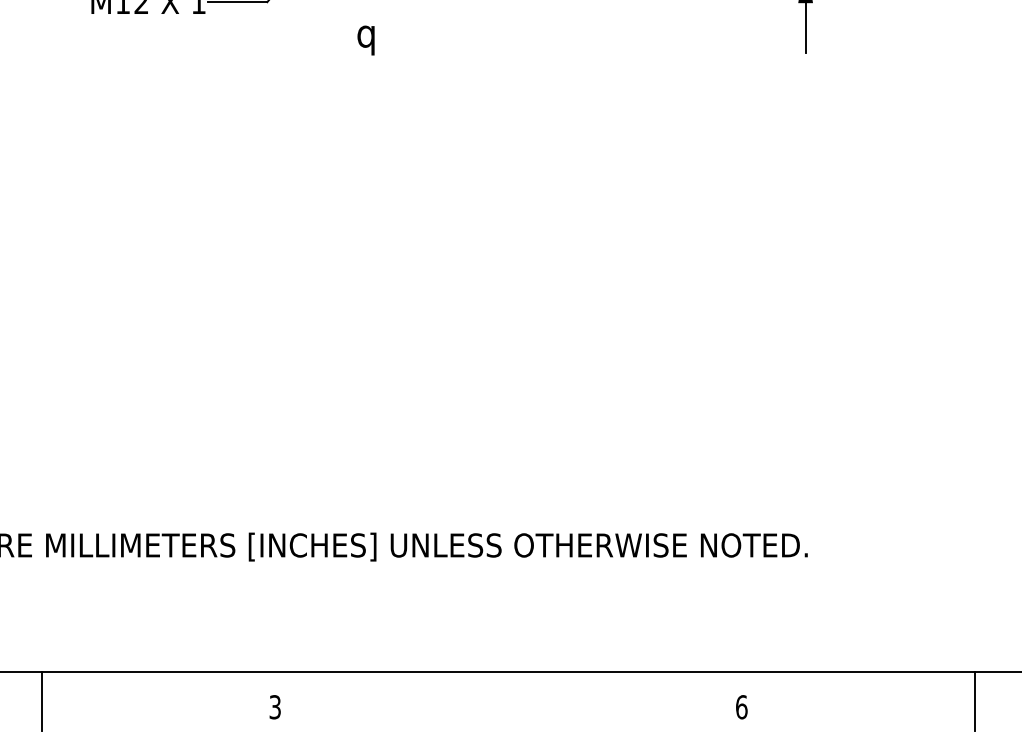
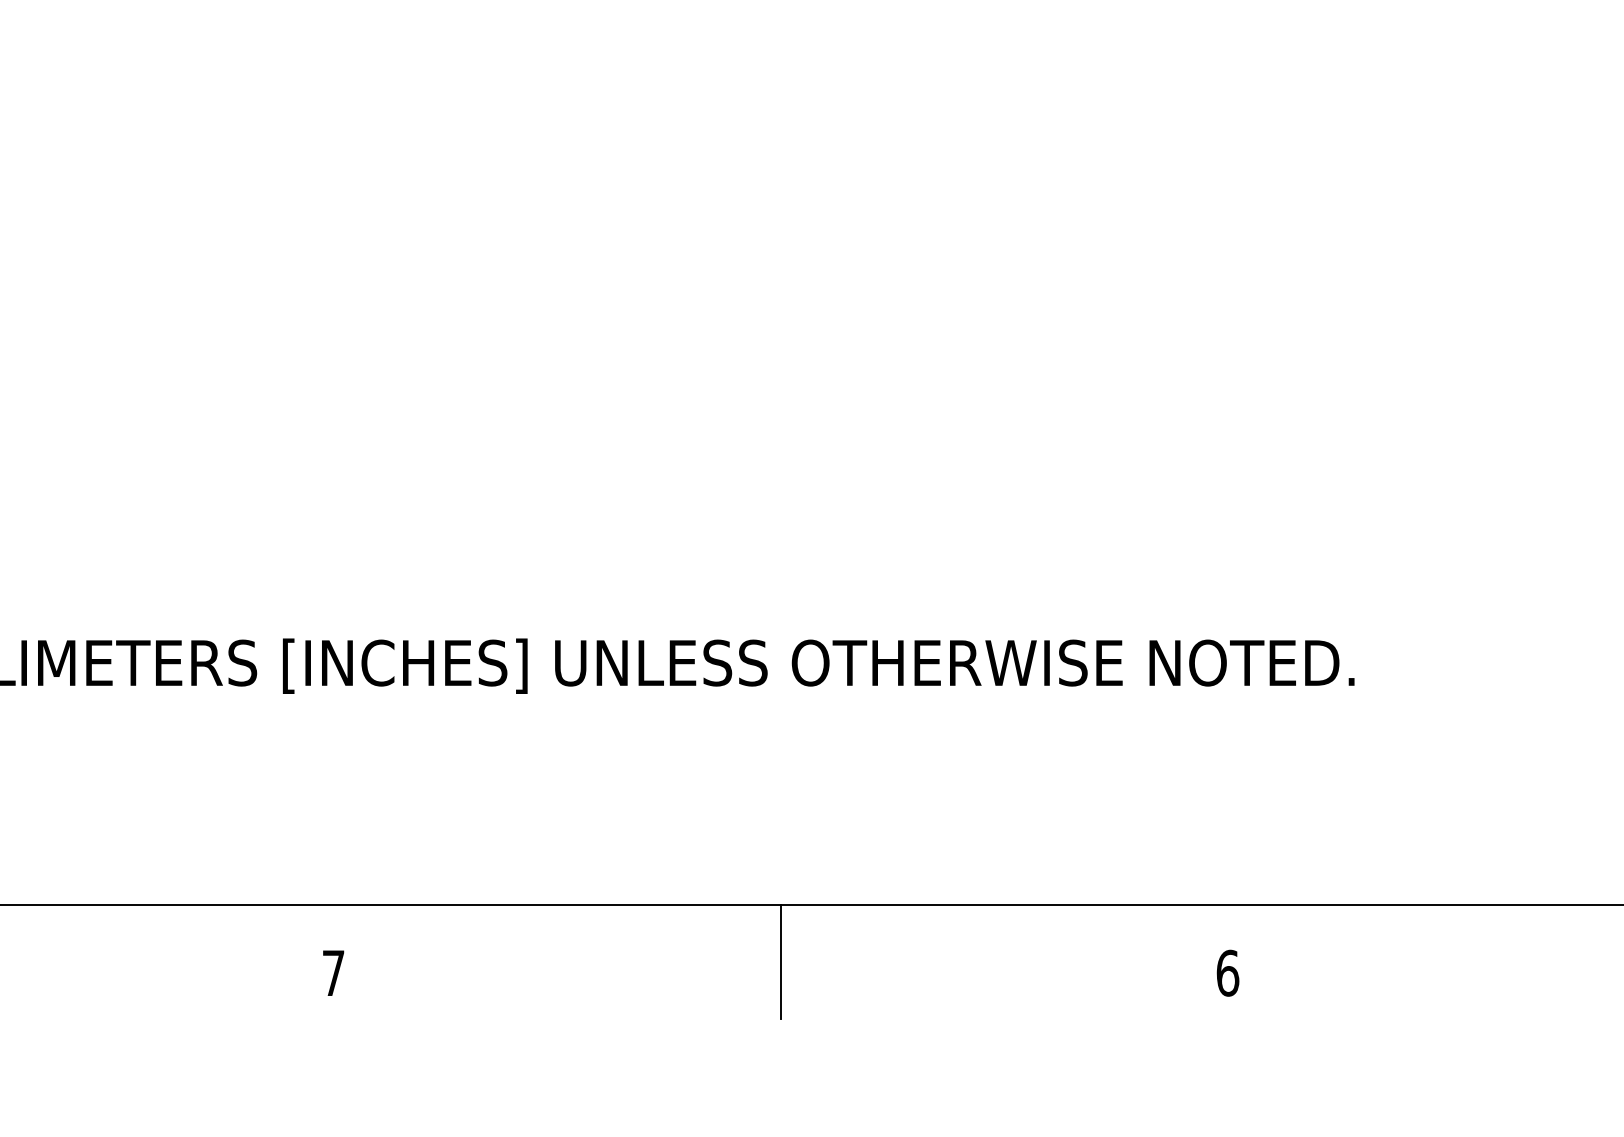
line: (508, 700) -> (780, 960), added
text: (274, 707) -> (332, 973), 3 -> 7

